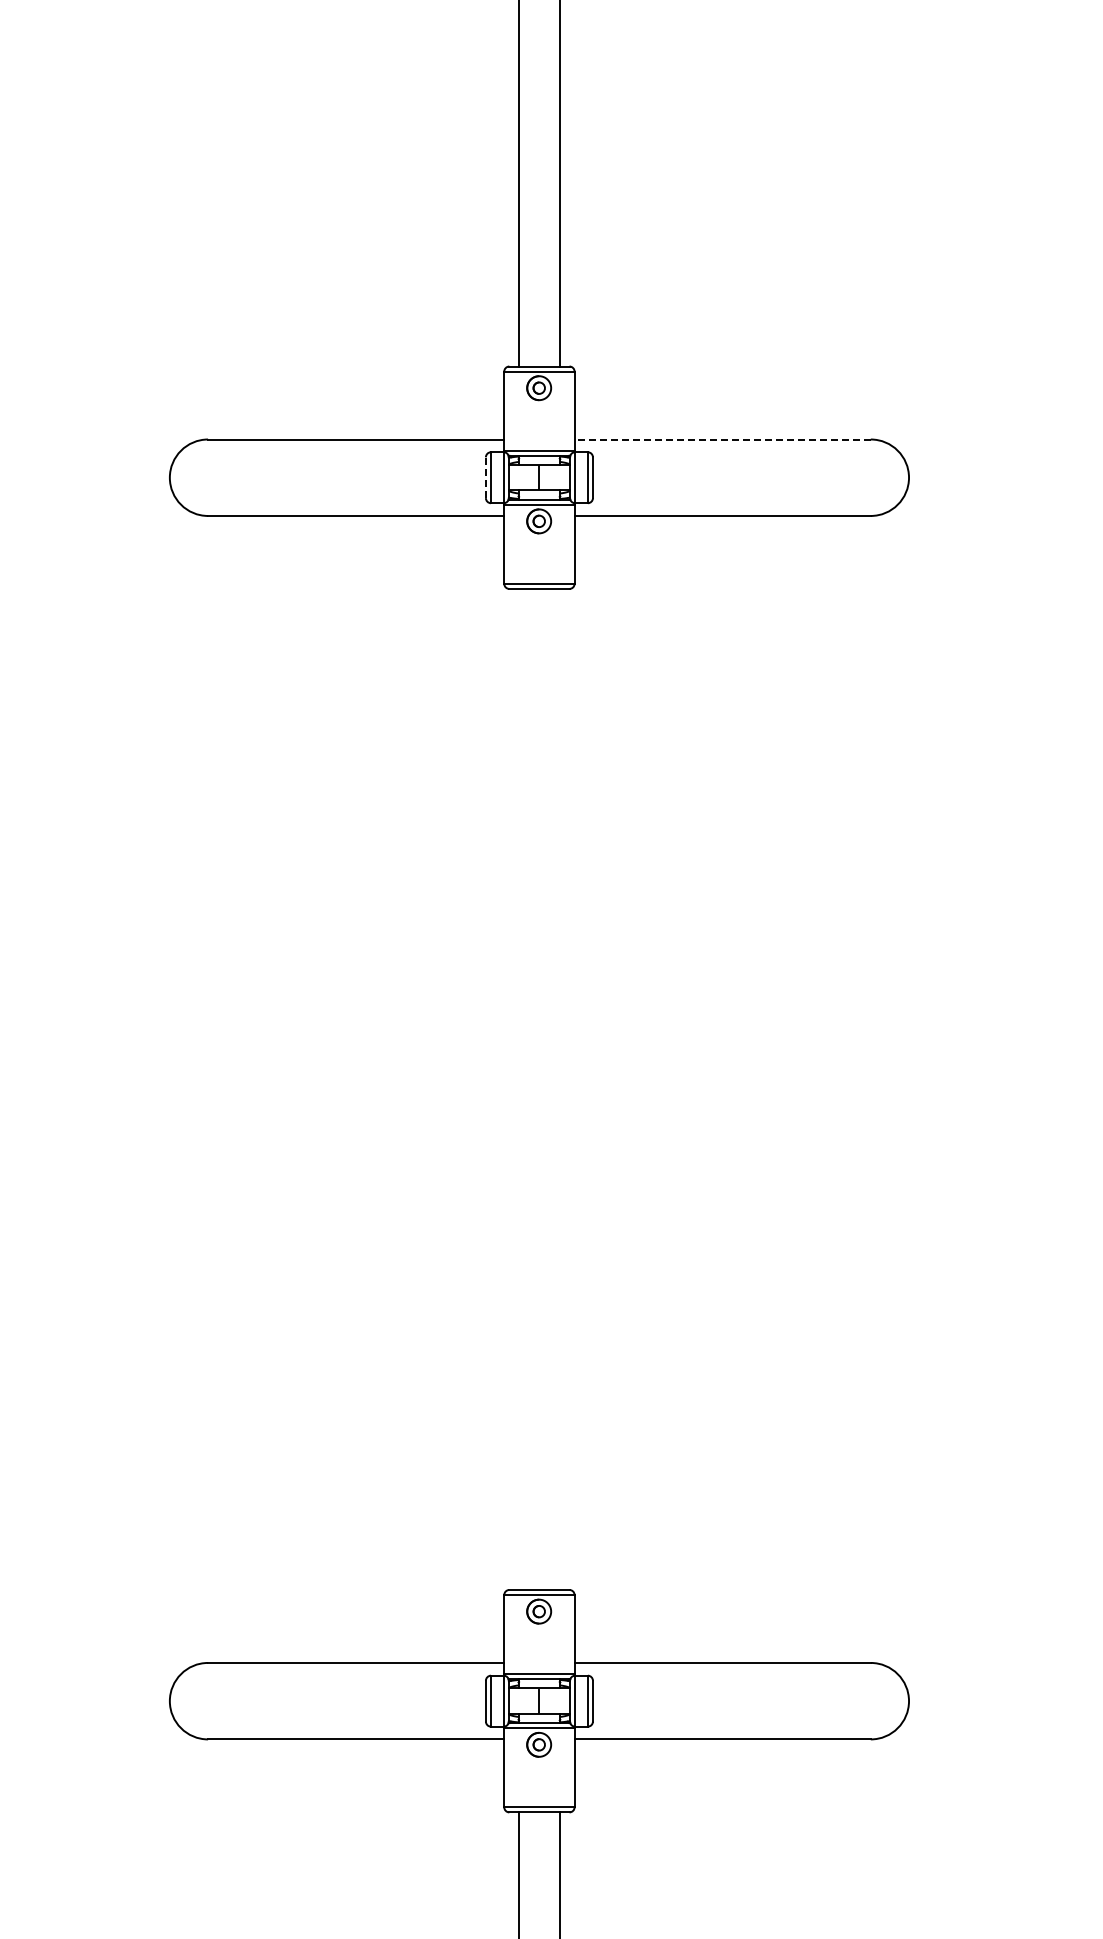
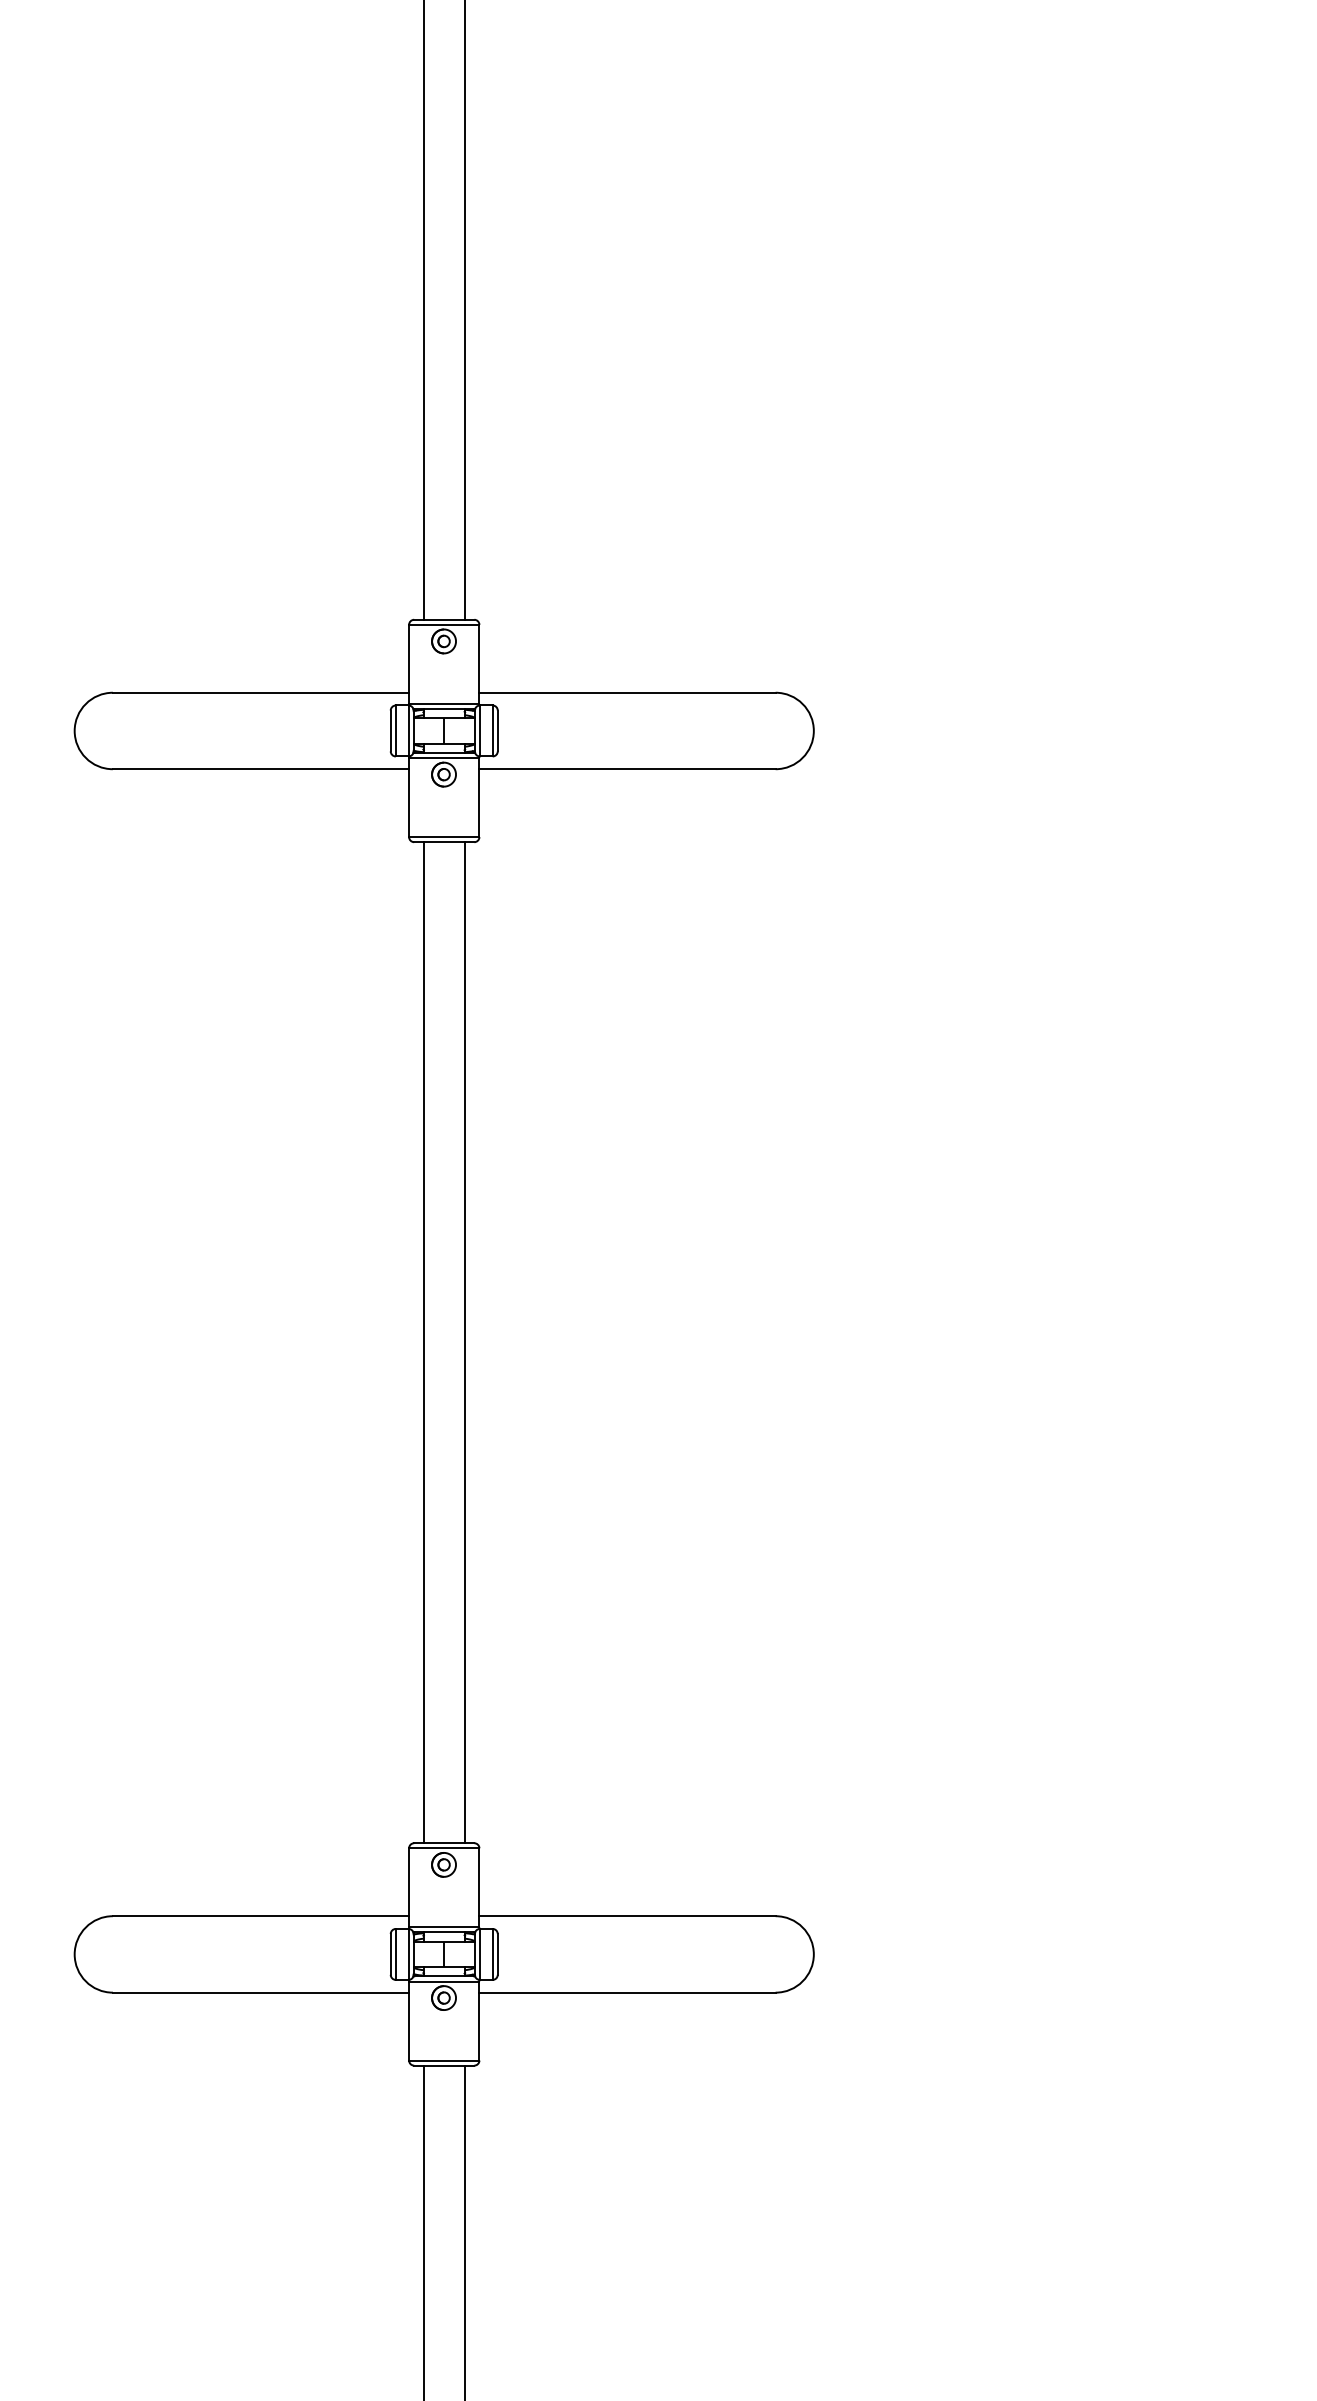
line: (722, 439) -> (627, 692), dashed -> solid
line: (485, 477) -> (390, 730), dashed -> solid
line: (518, 1089) -> (423, 1342), added
line: (559, 1089) -> (464, 1342), added

